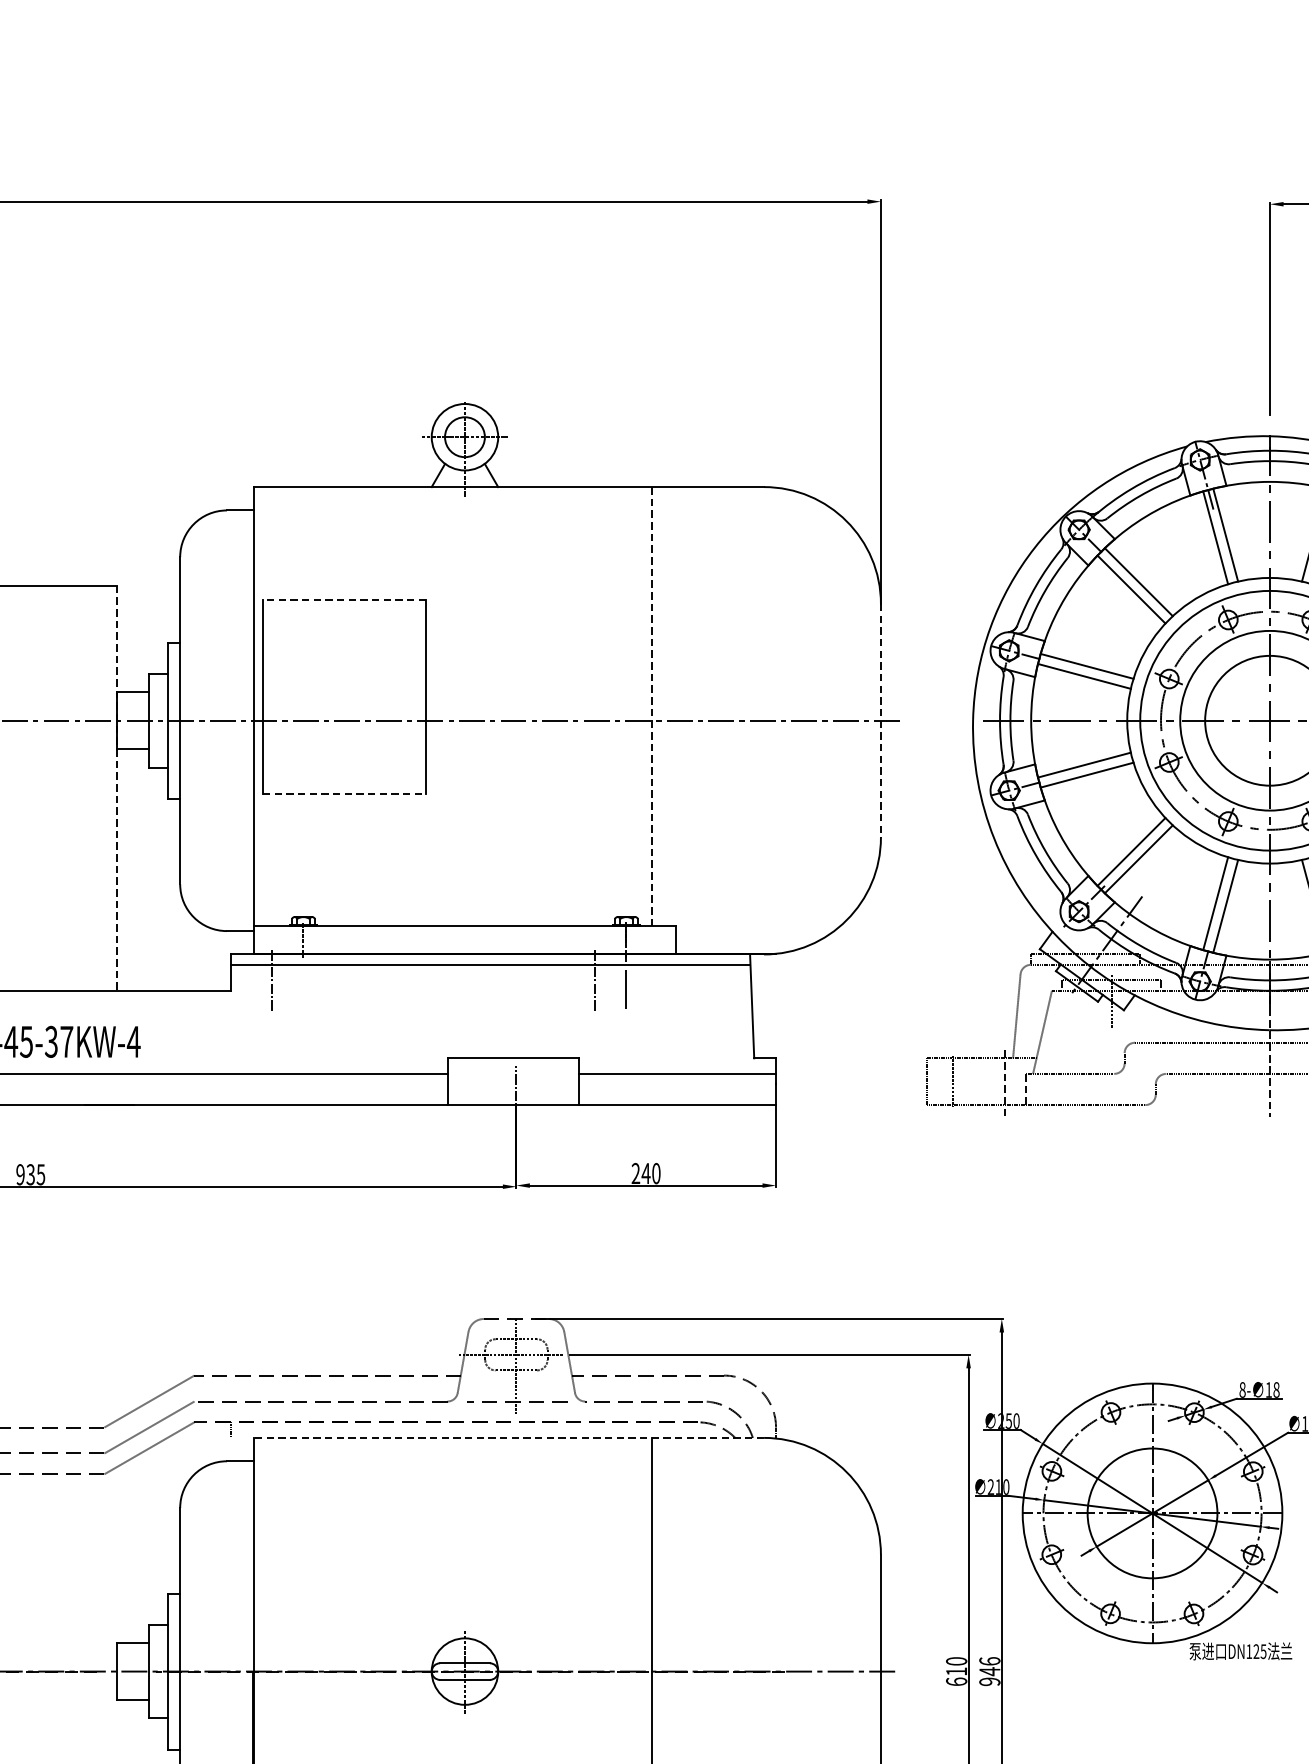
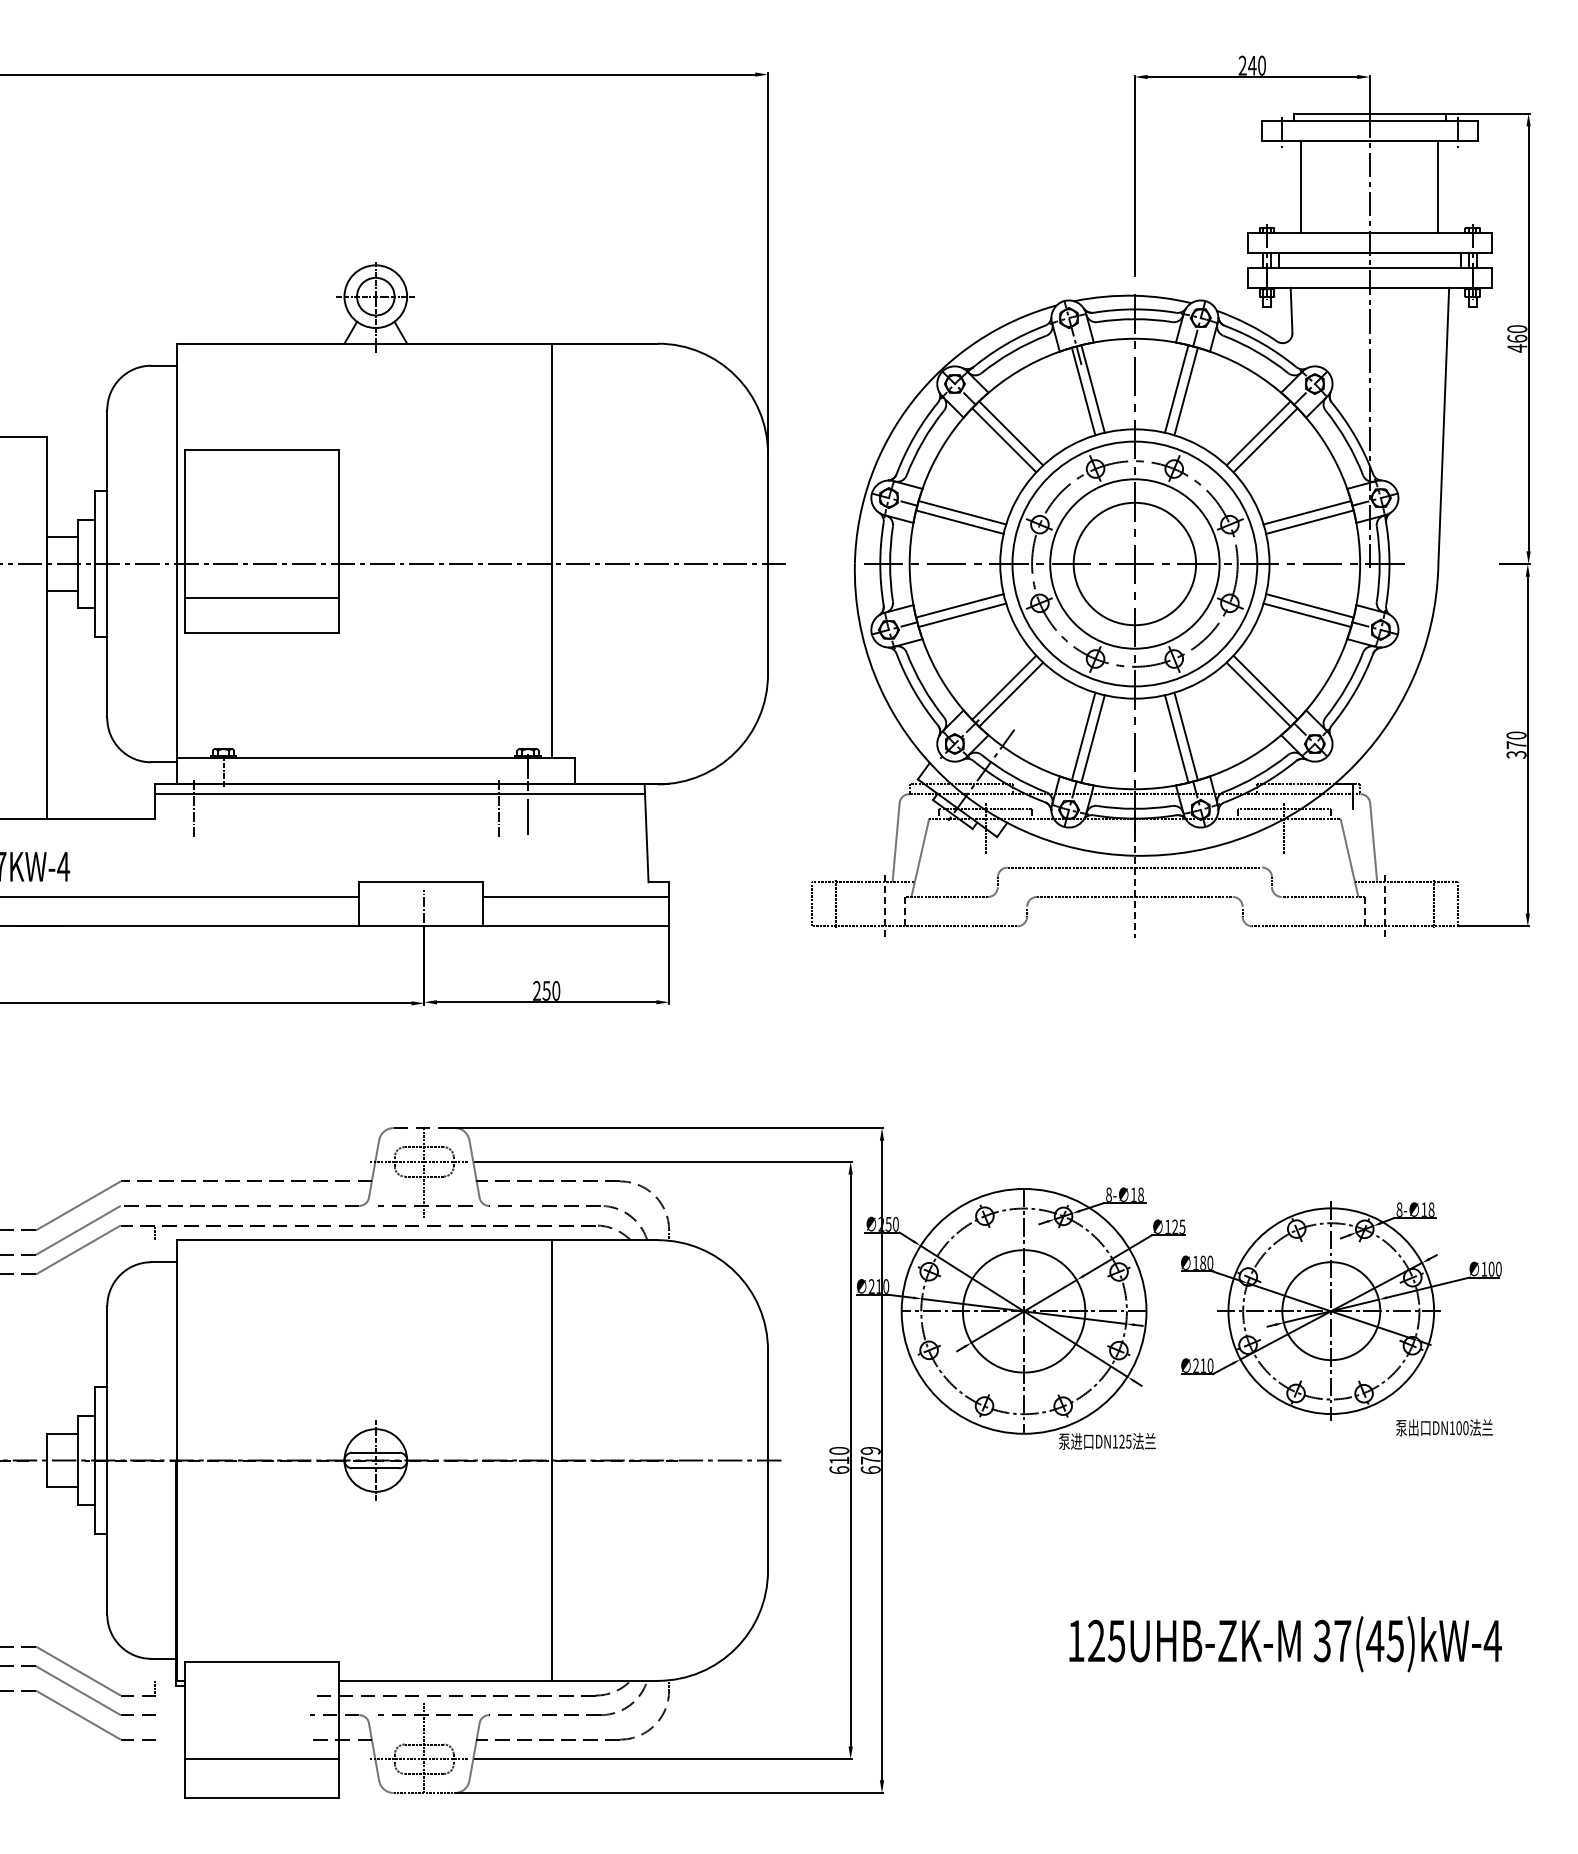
line: (344, 599) -> (262, 449), dashed -> solid
line: (651, 707) -> (551, 551), dashed -> solid
line: (881, 721) -> (768, 564), dashed -> solid
line: (344, 757) -> (262, 598), added
line: (116, 788) -> (47, 627), dashed -> solid
line: (344, 793) -> (262, 632), dashed -> solid
text: (645, 1173) -> (546, 990), 240 -> 250
line: (509, 1438) -> (417, 1240), dashed -> solid
text: (989, 1671) -> (870, 1460), 946 -> 679

